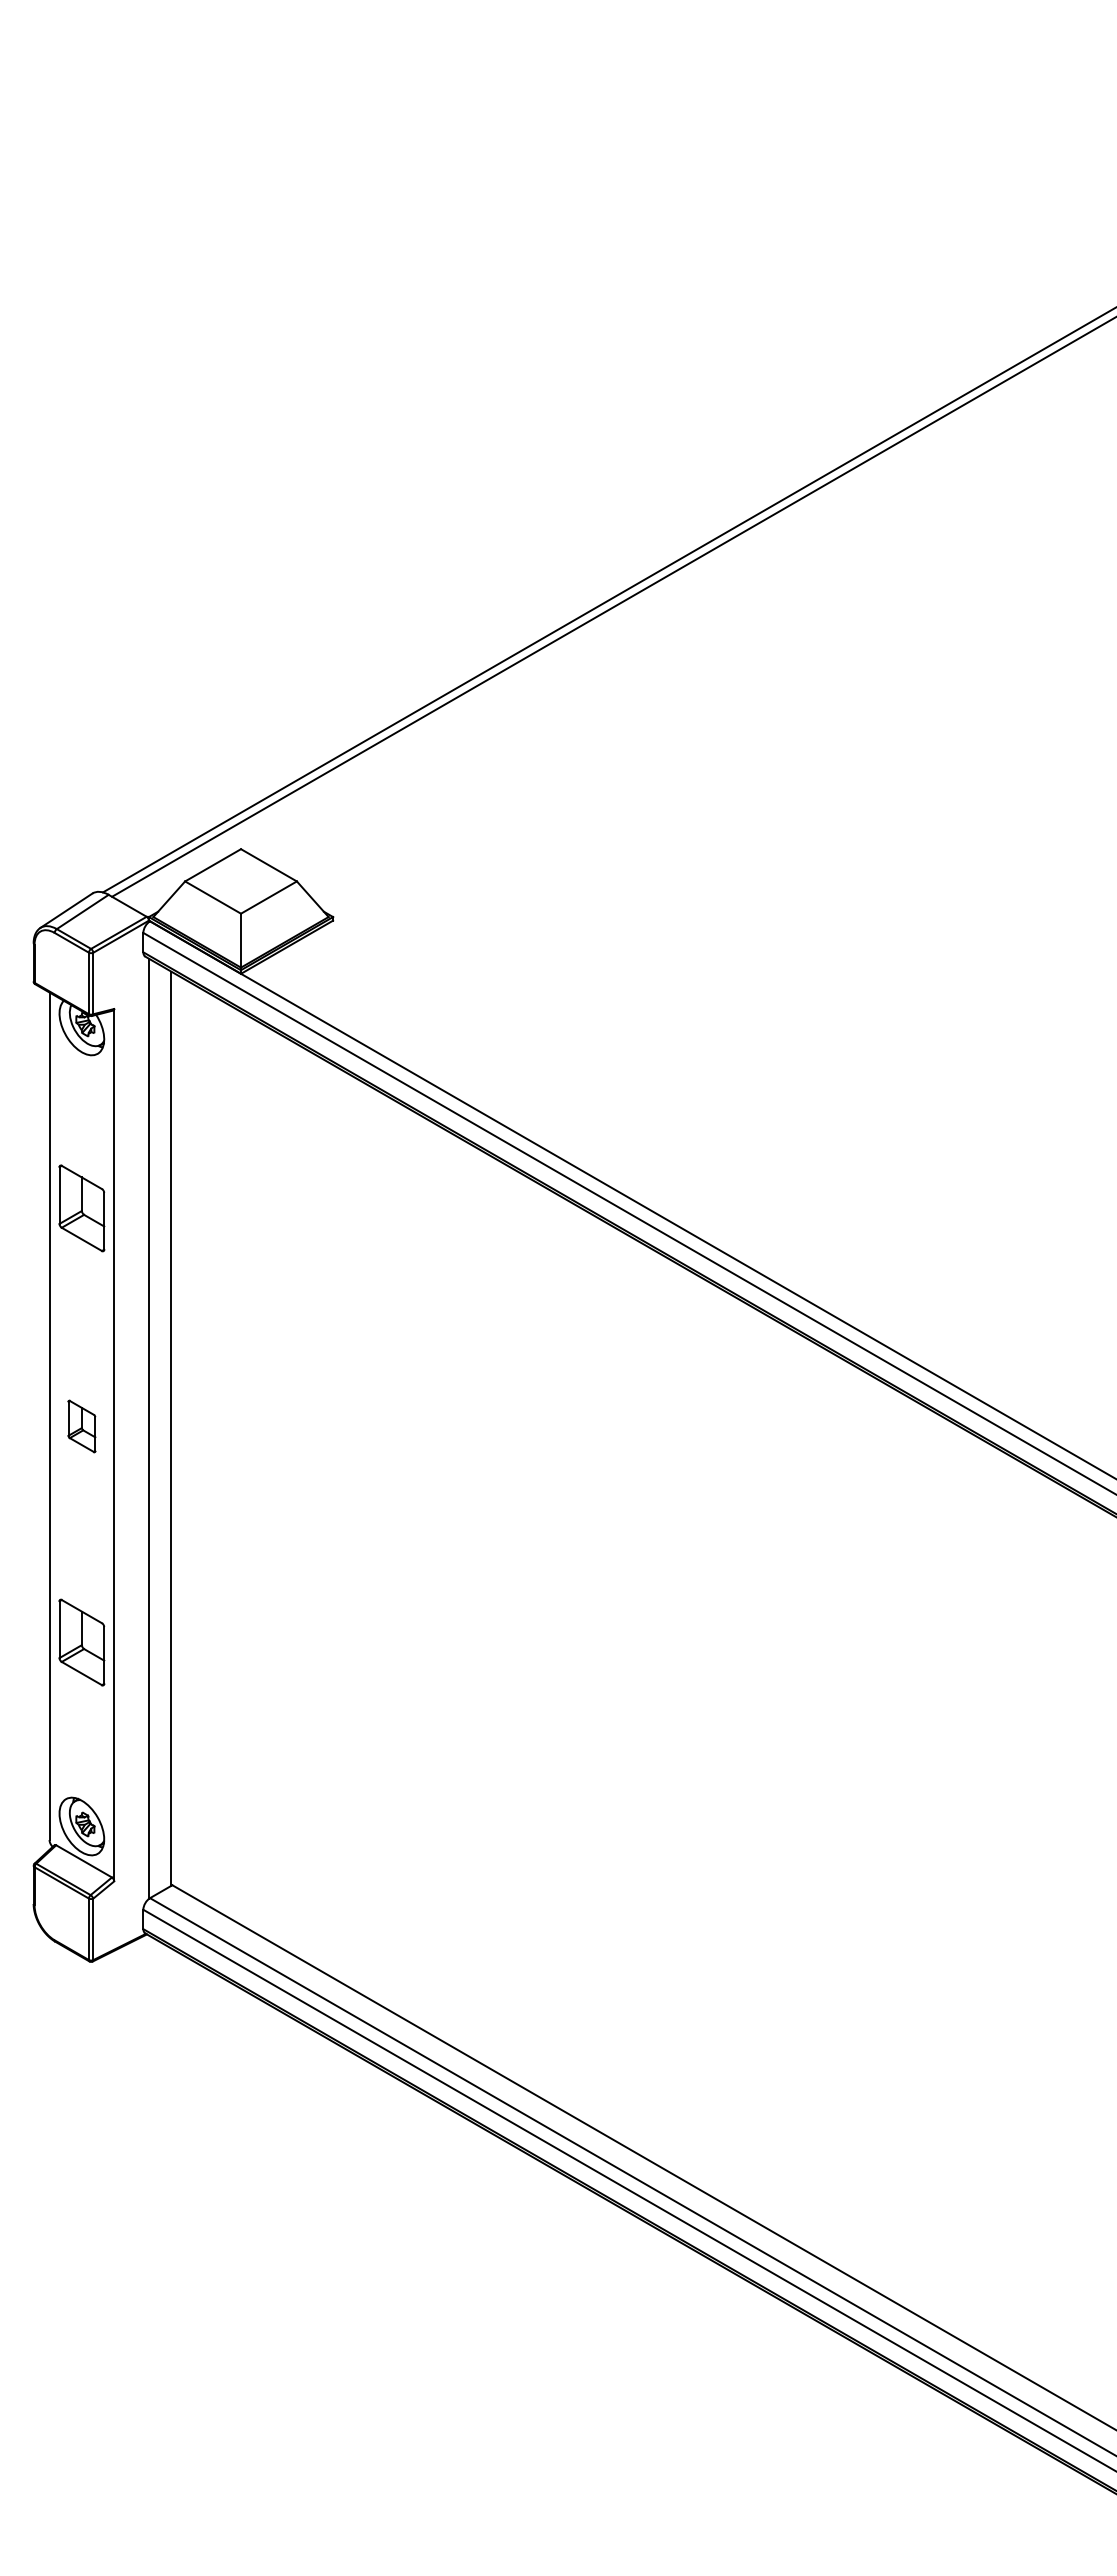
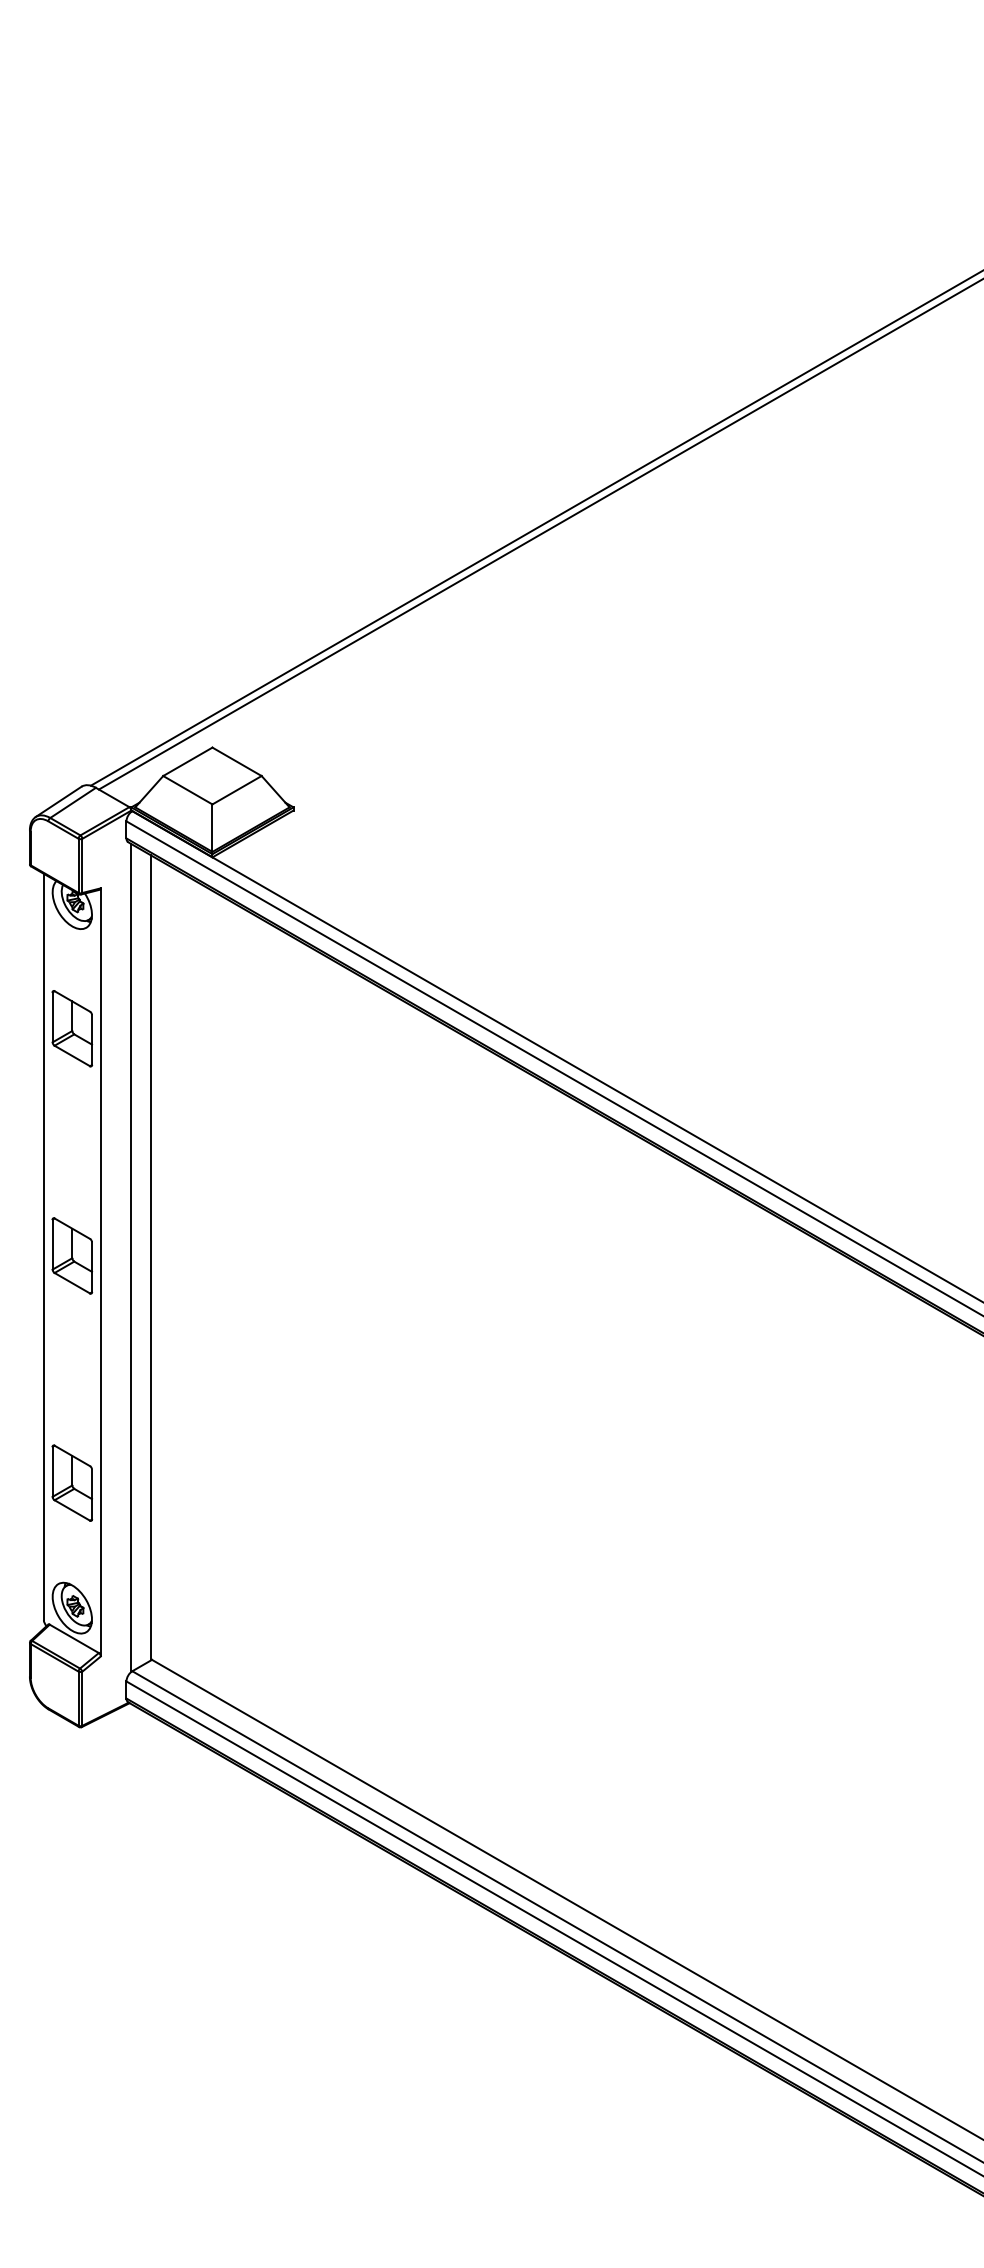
part: (81, 1208) -> (72, 1028), moved
part: (81, 1426) -> (72, 1255), size x1.67
part: (81, 1642) -> (72, 1483), moved

